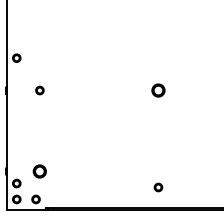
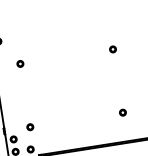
part: (158, 90) -> (113, 49), size x0.62
part: (39, 171) -> (30, 127), size x0.62
part: (158, 187) -> (122, 112), moved

